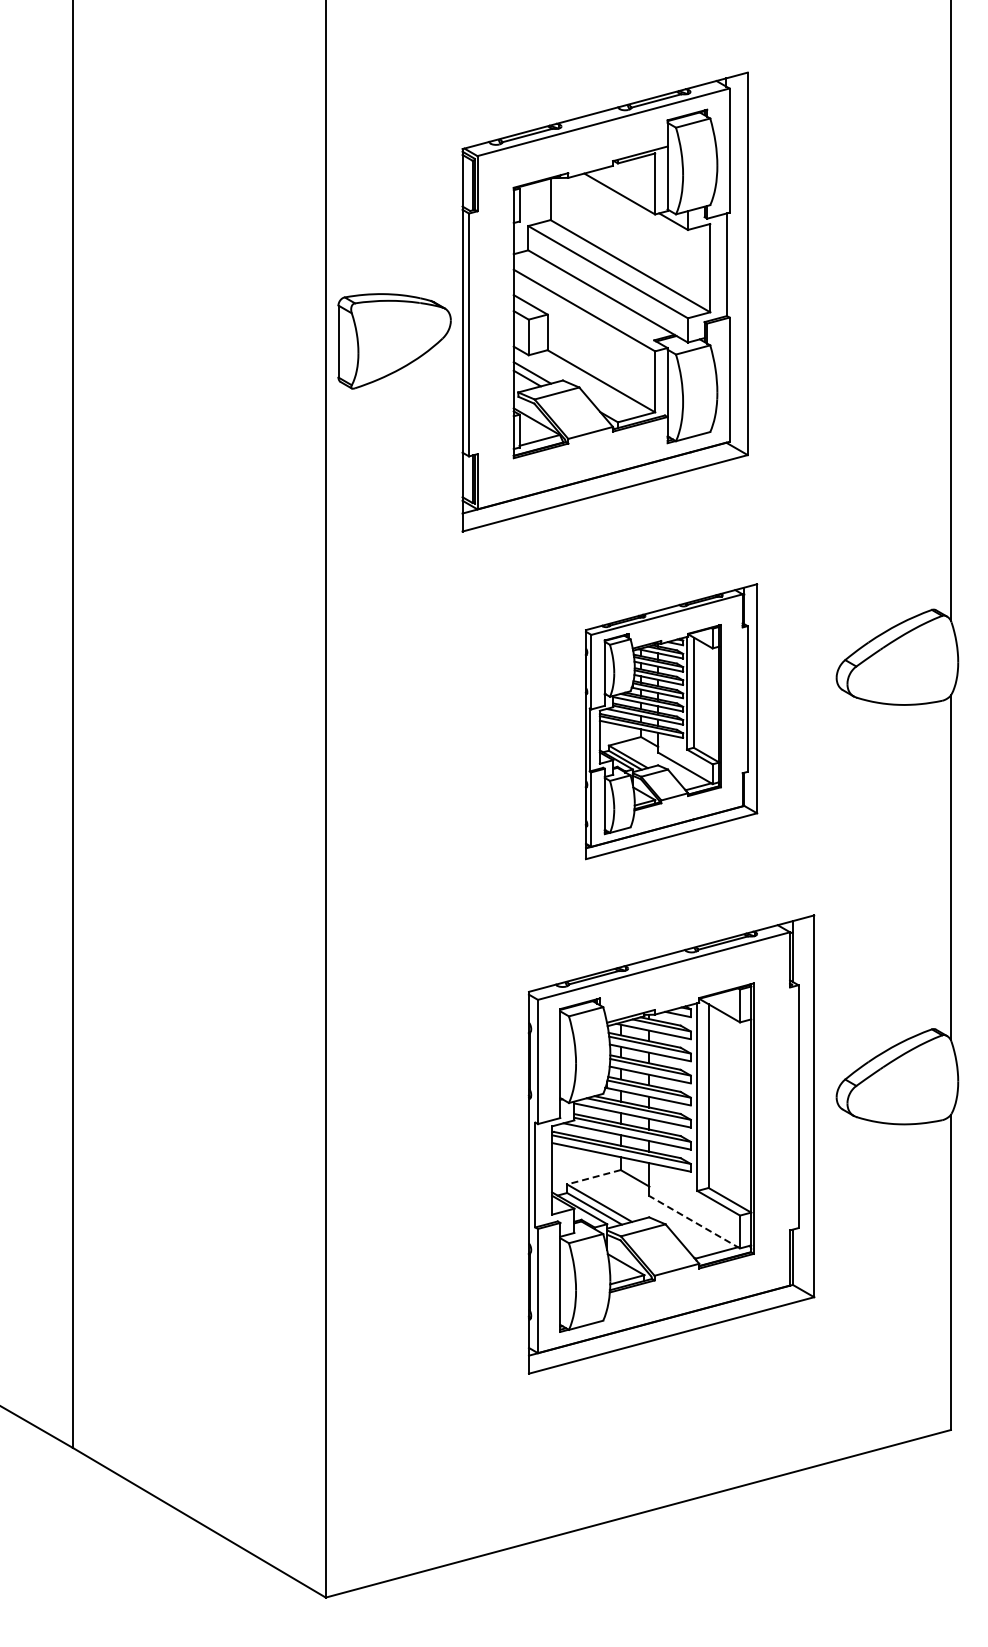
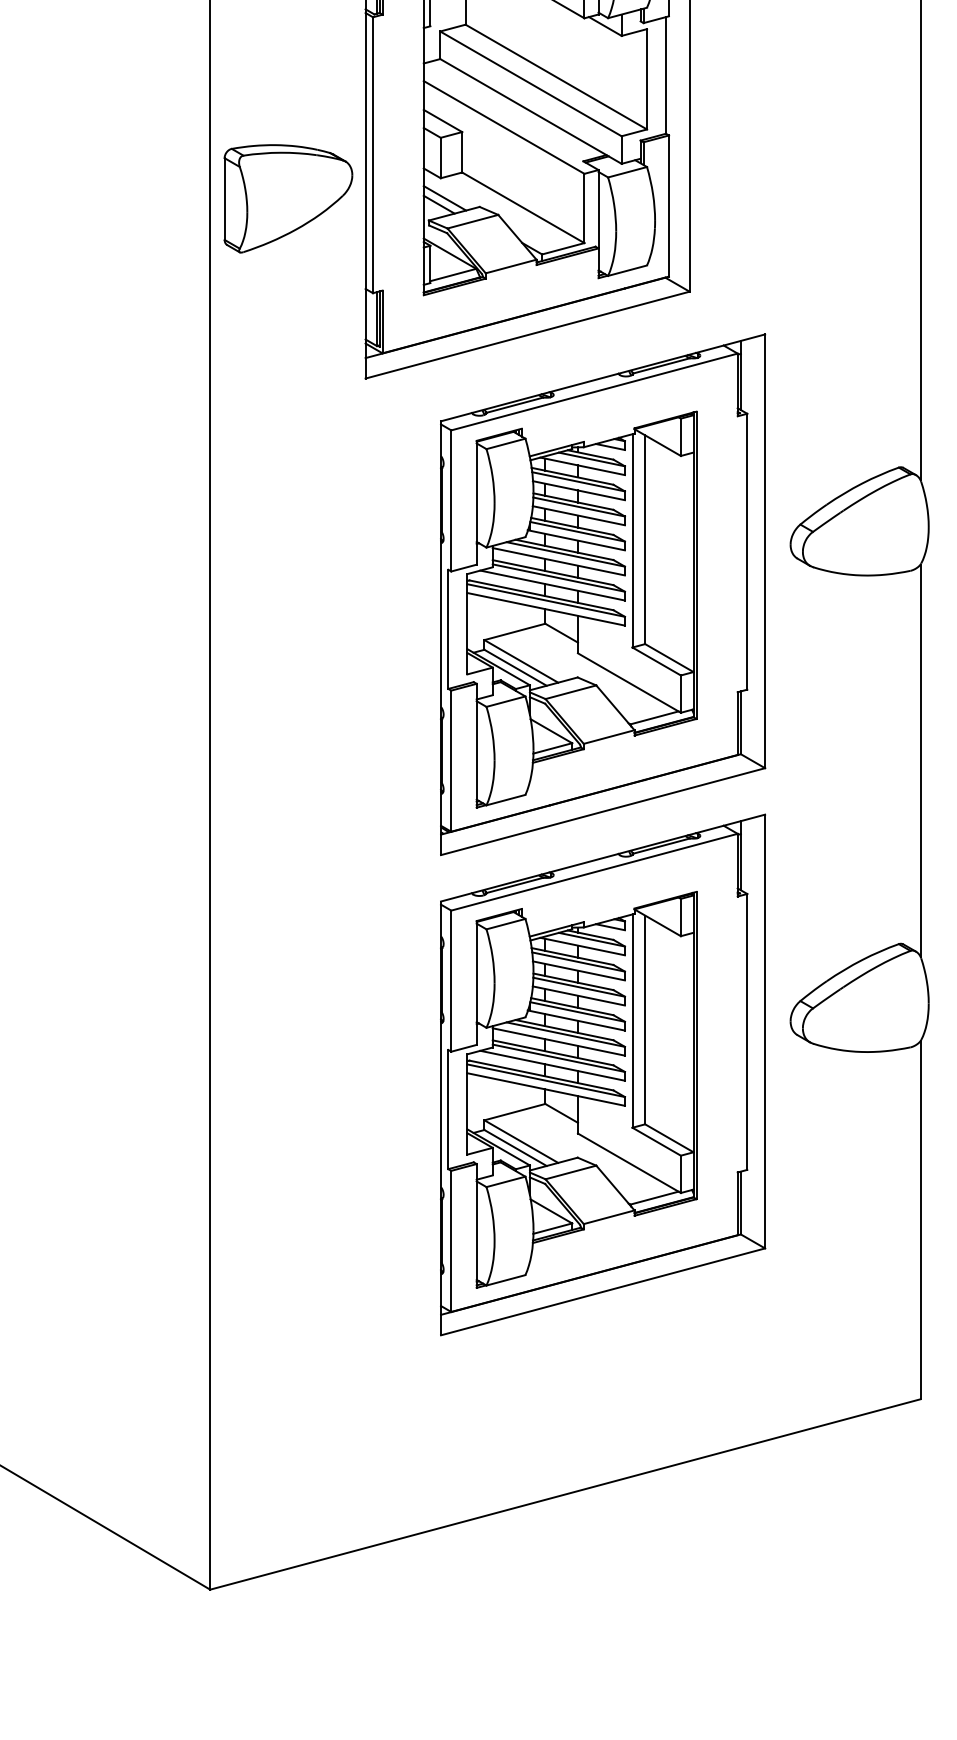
part: (394, 341) -> (288, 198), moved
part: (671, 721) -> (602, 594), size x1.67
line: (593, 1177) -> (514, 1112), dashed -> solid
line: (694, 1222) -> (629, 1163), dashed -> solid

